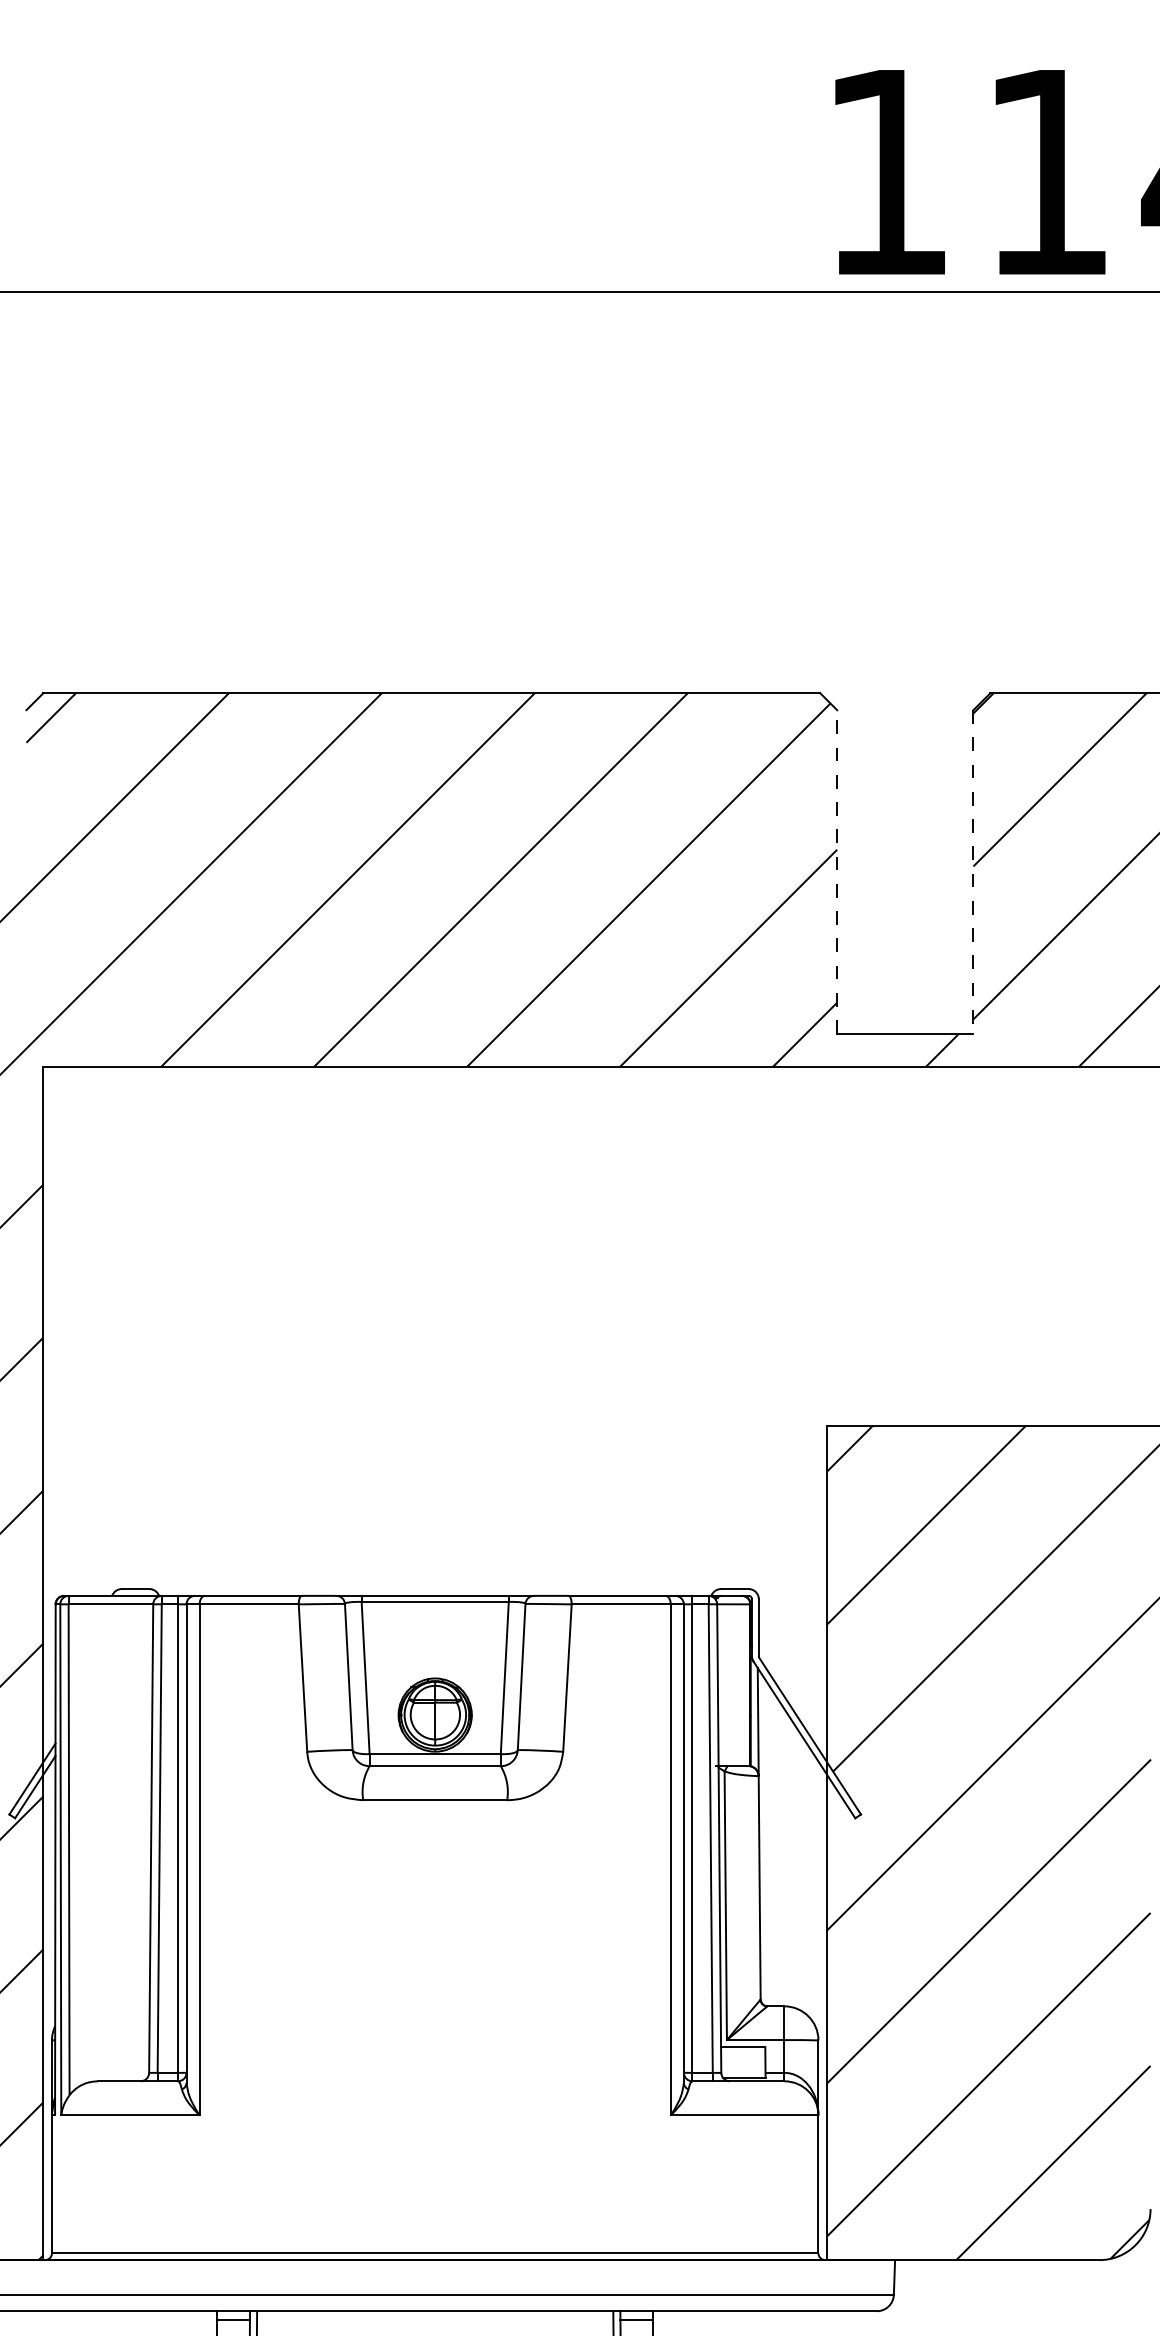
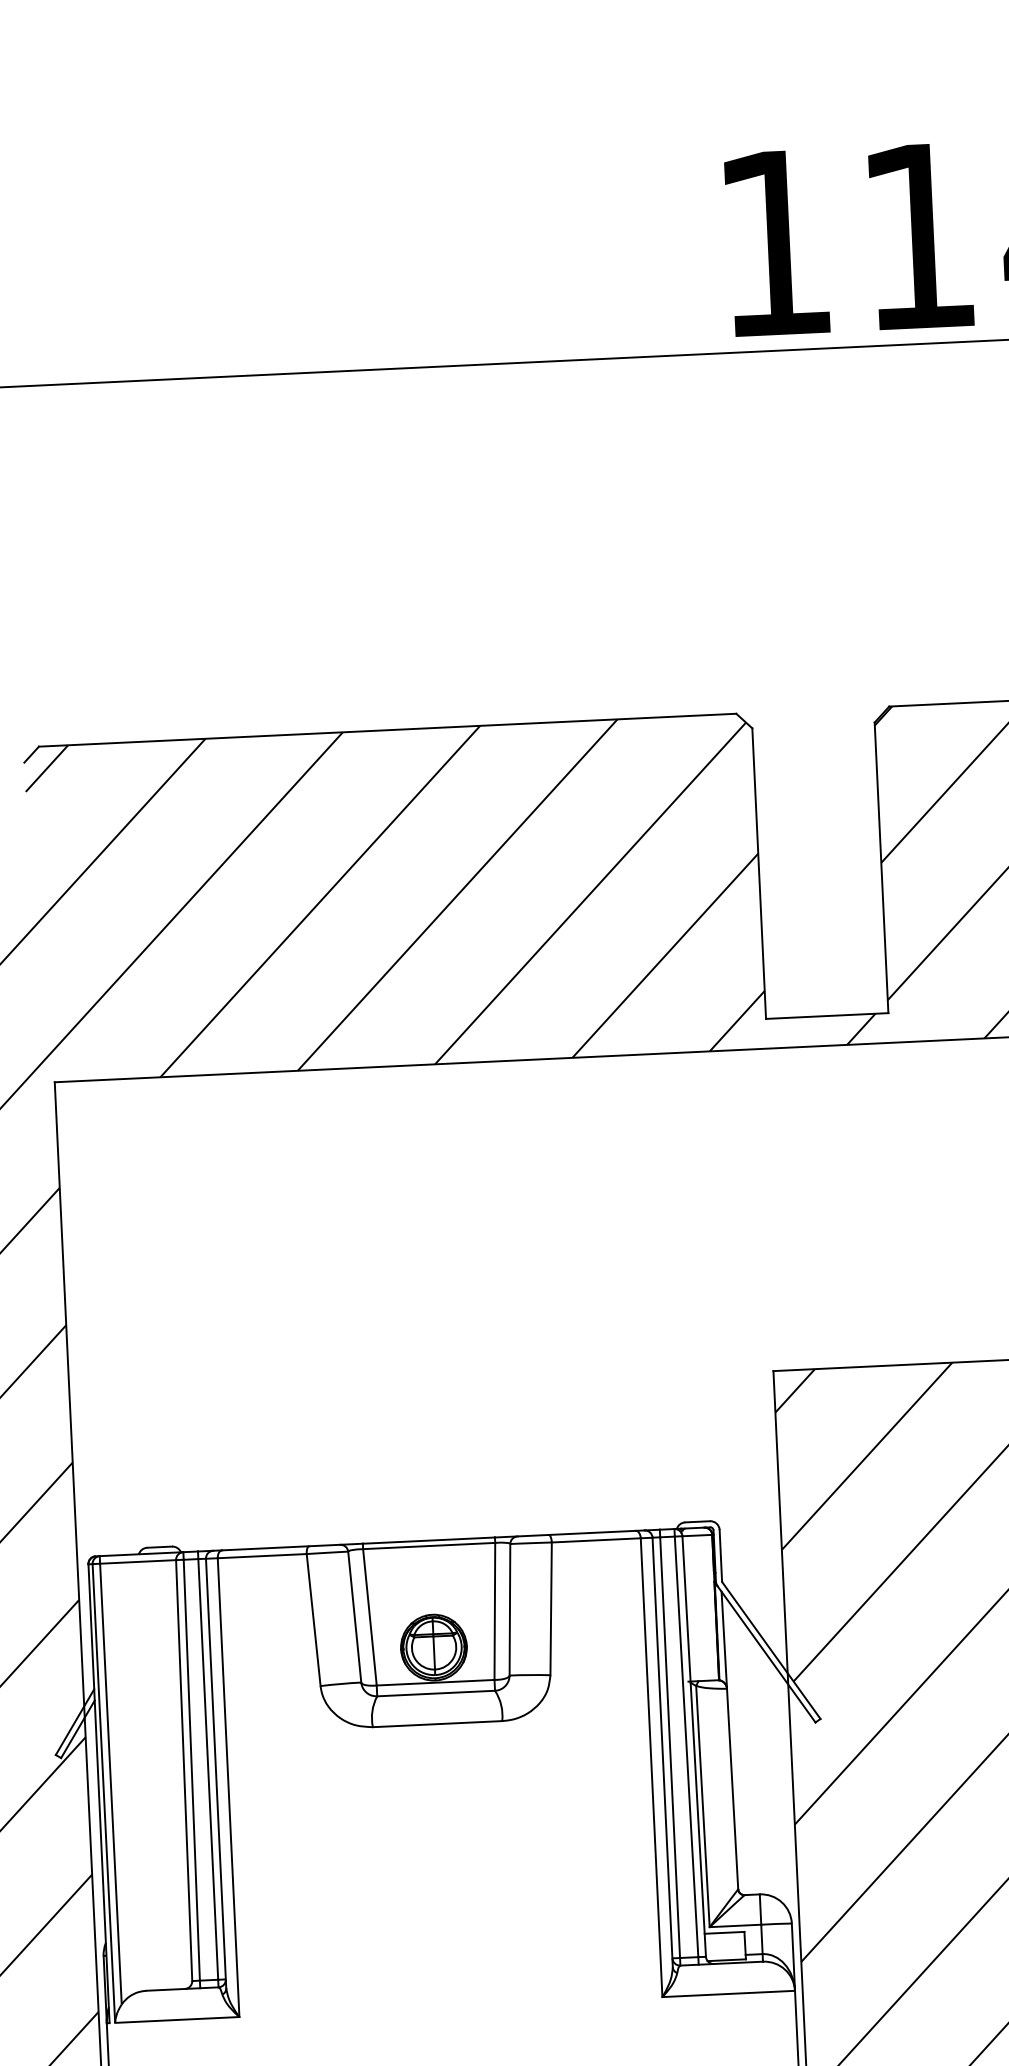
line: (837, 872) -> (759, 874), dashed -> solid
line: (973, 872) -> (881, 868), dashed -> solid

